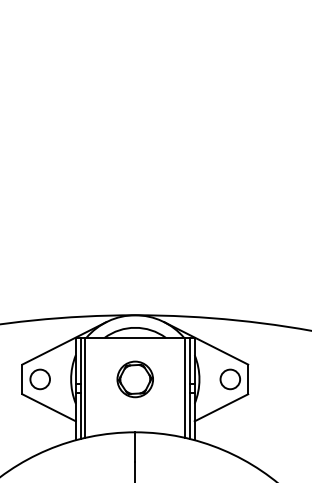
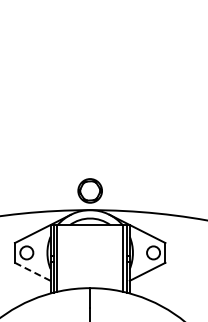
part: (134, 378) -> (89, 190), moved
line: (48, 407) -> (32, 271), solid -> dashed

